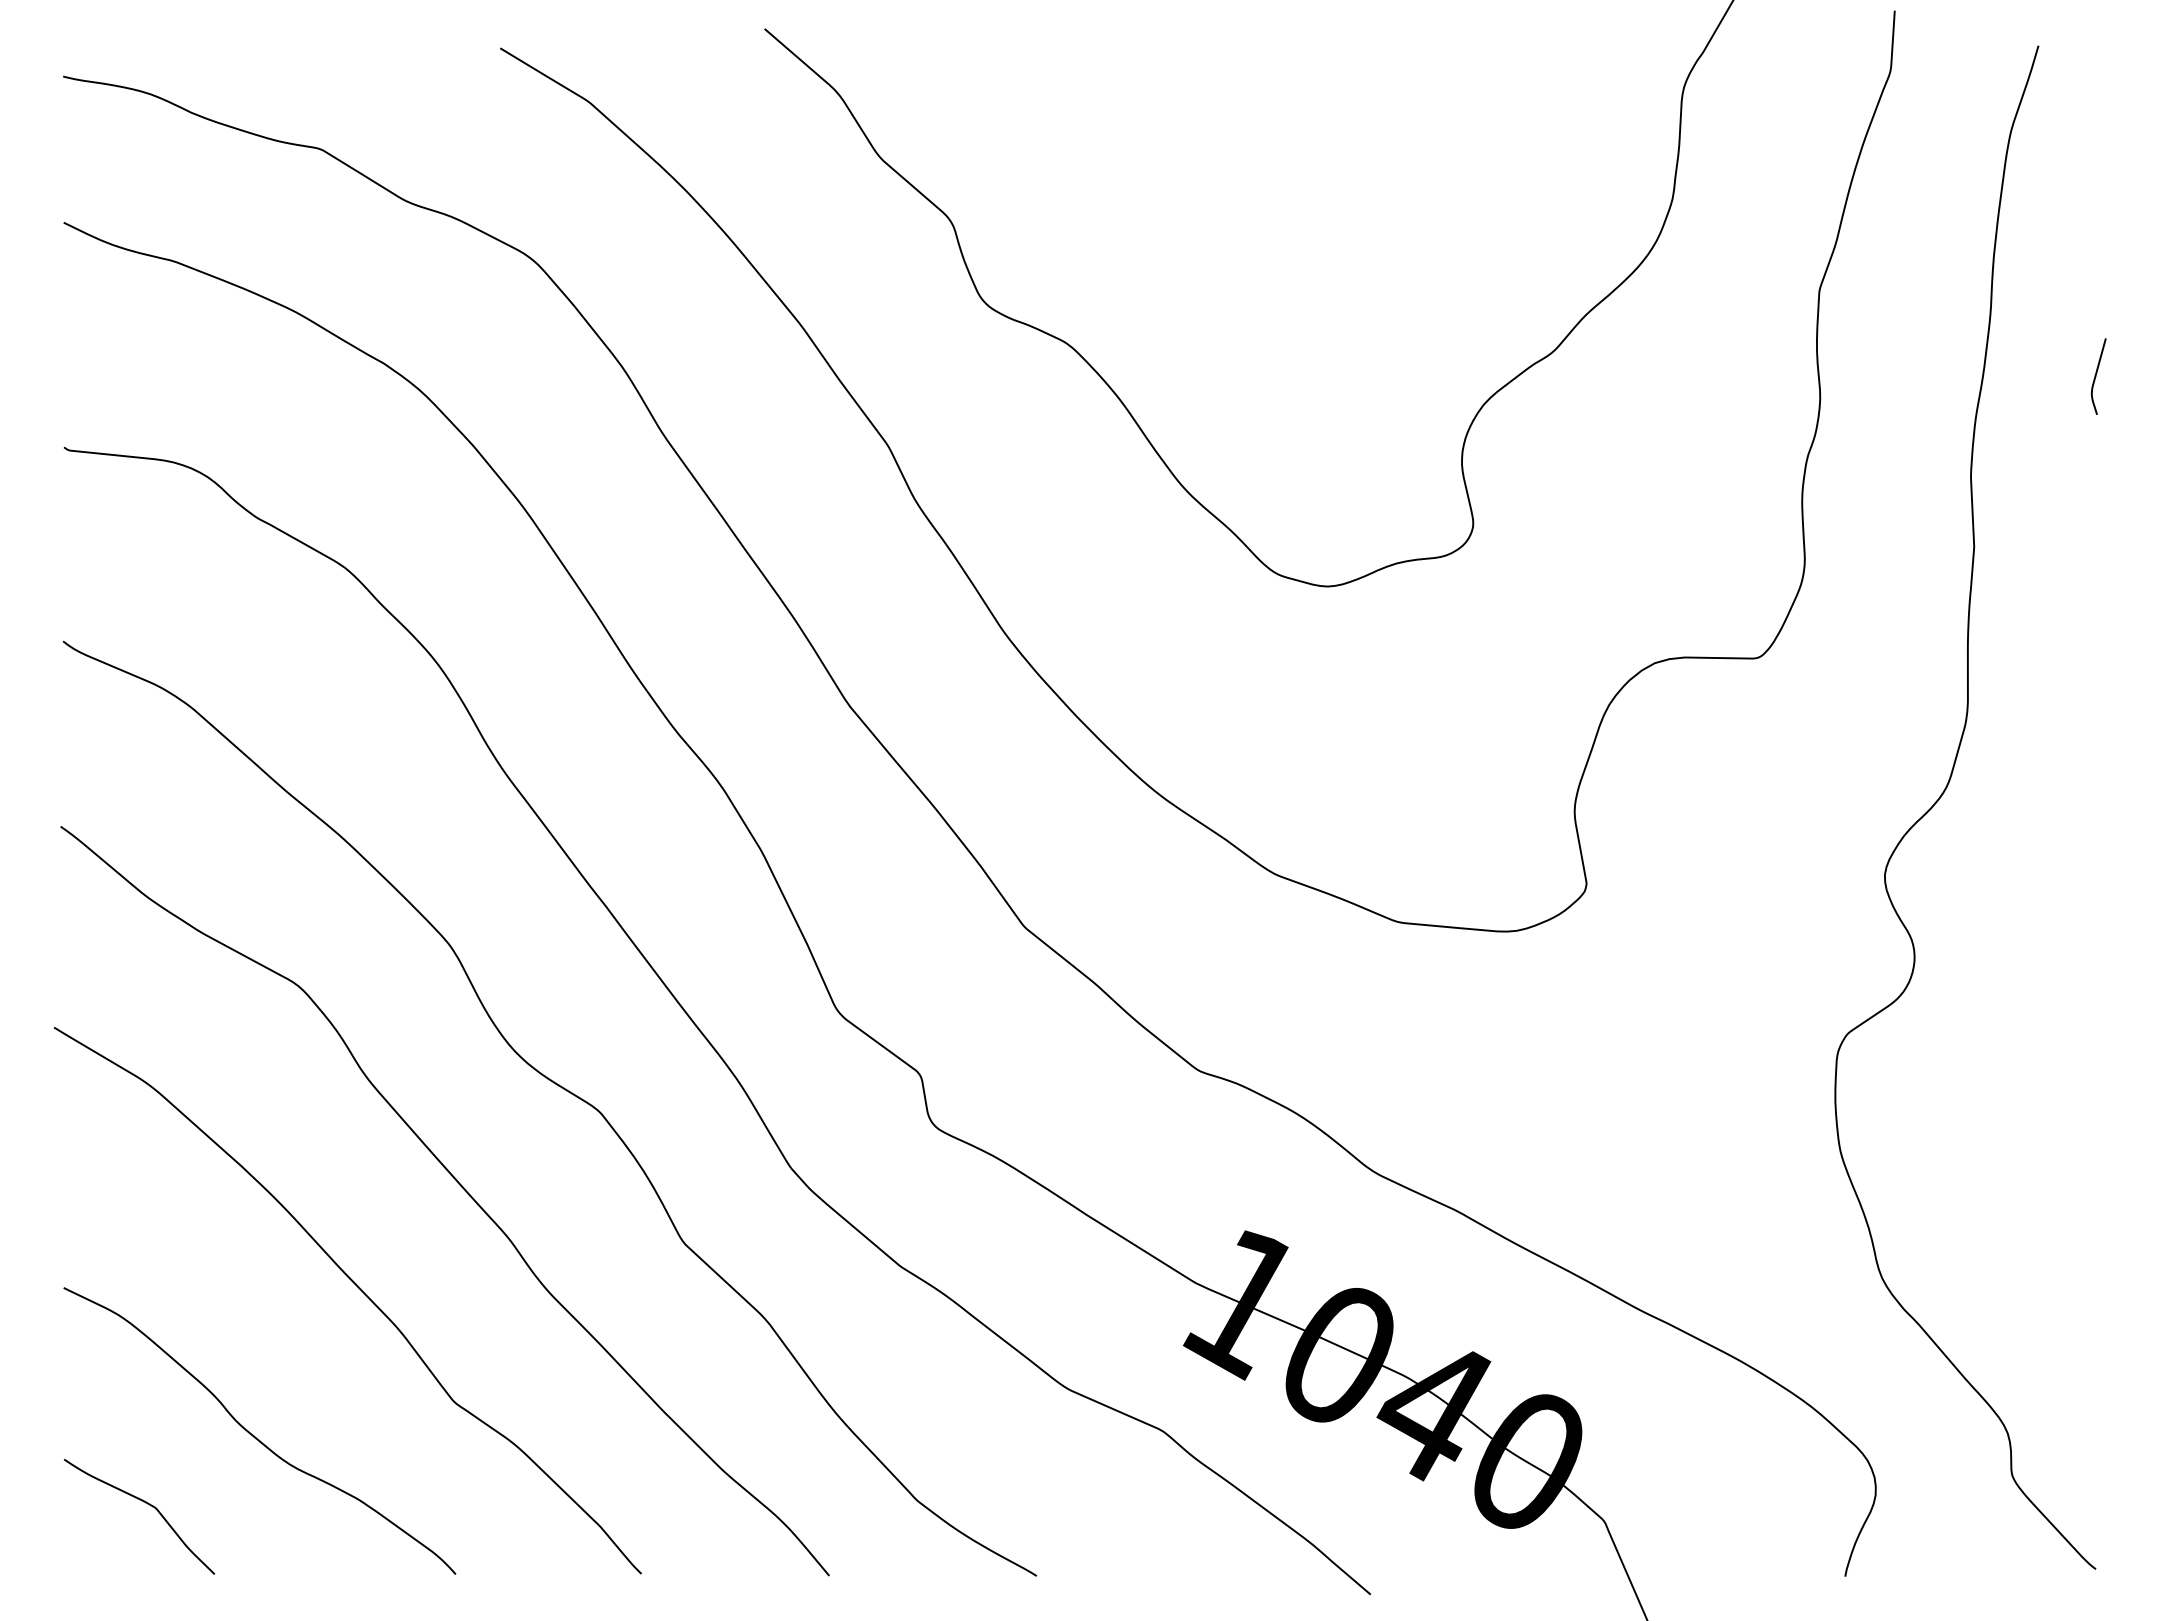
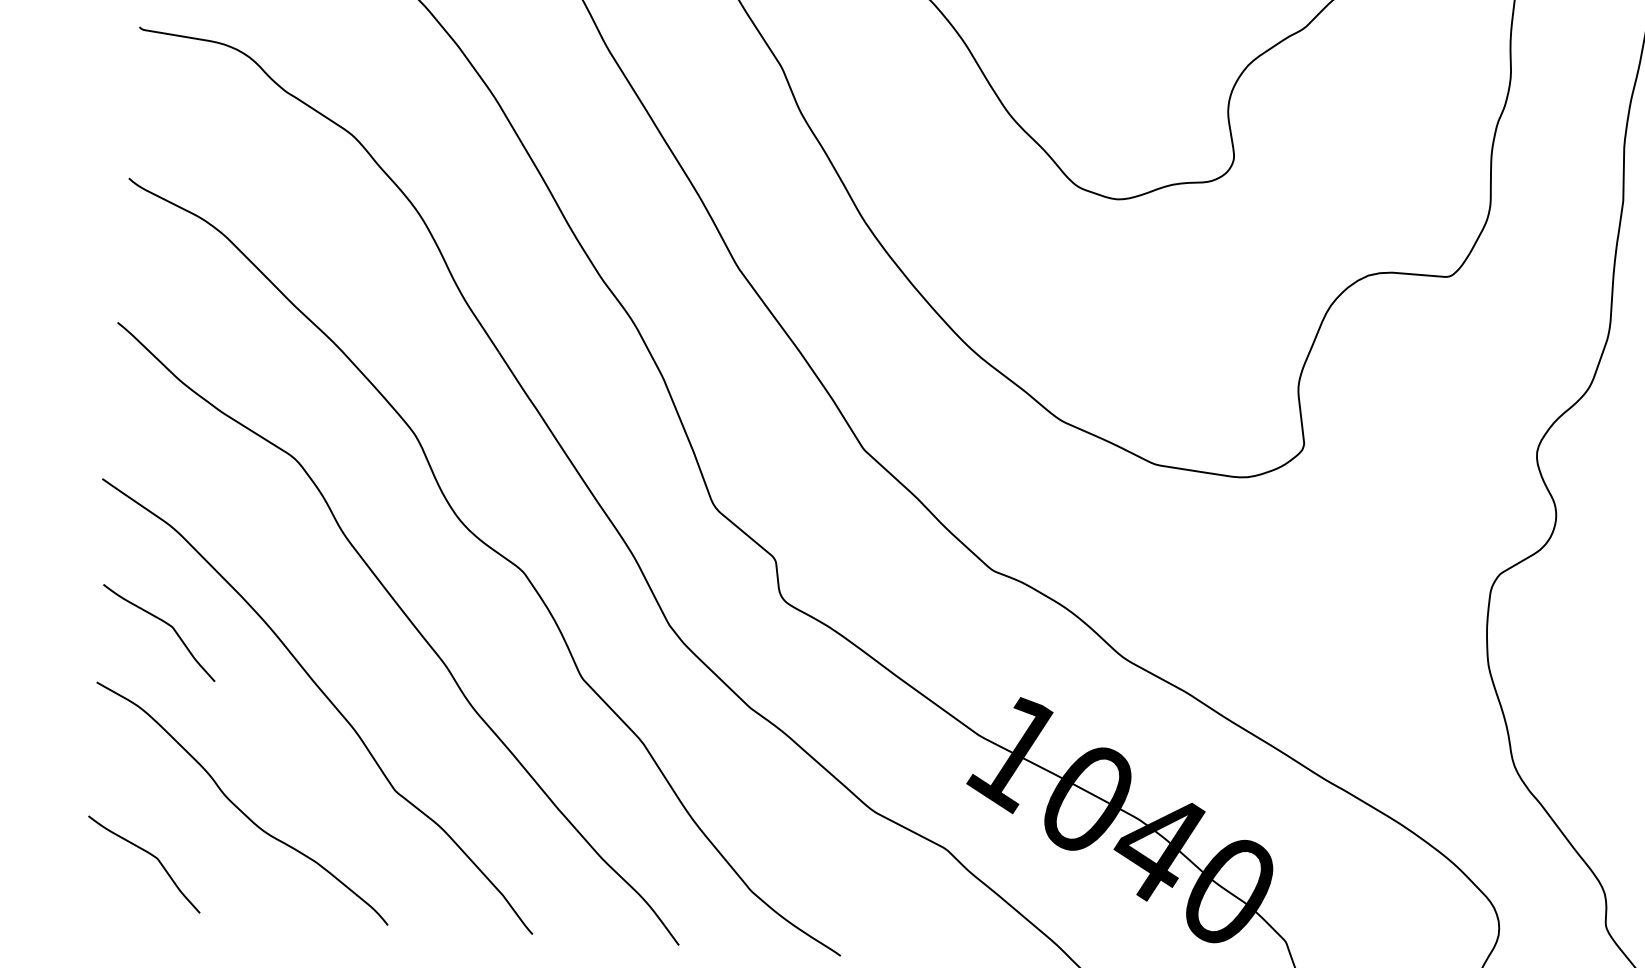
curve: (145, 1206) -> (164, 623), added

